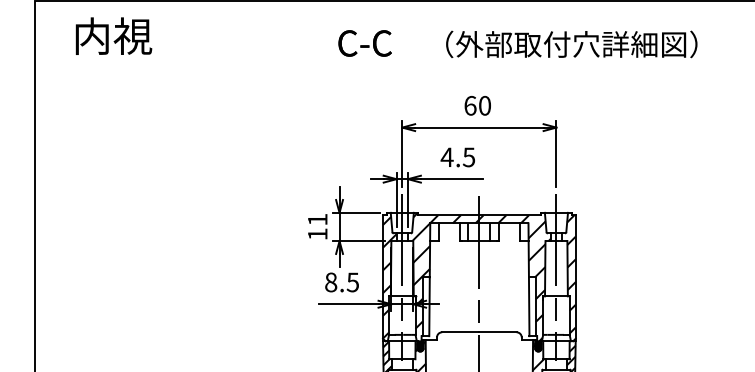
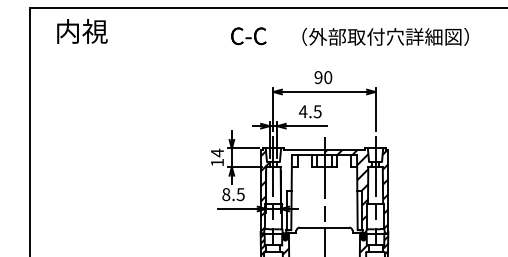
text: (470, 105) -> (318, 77), 60 -> 90
text: (317, 218) -> (217, 152), 11 -> 14
hatch: (446, 279) -> (302, 192), removed

